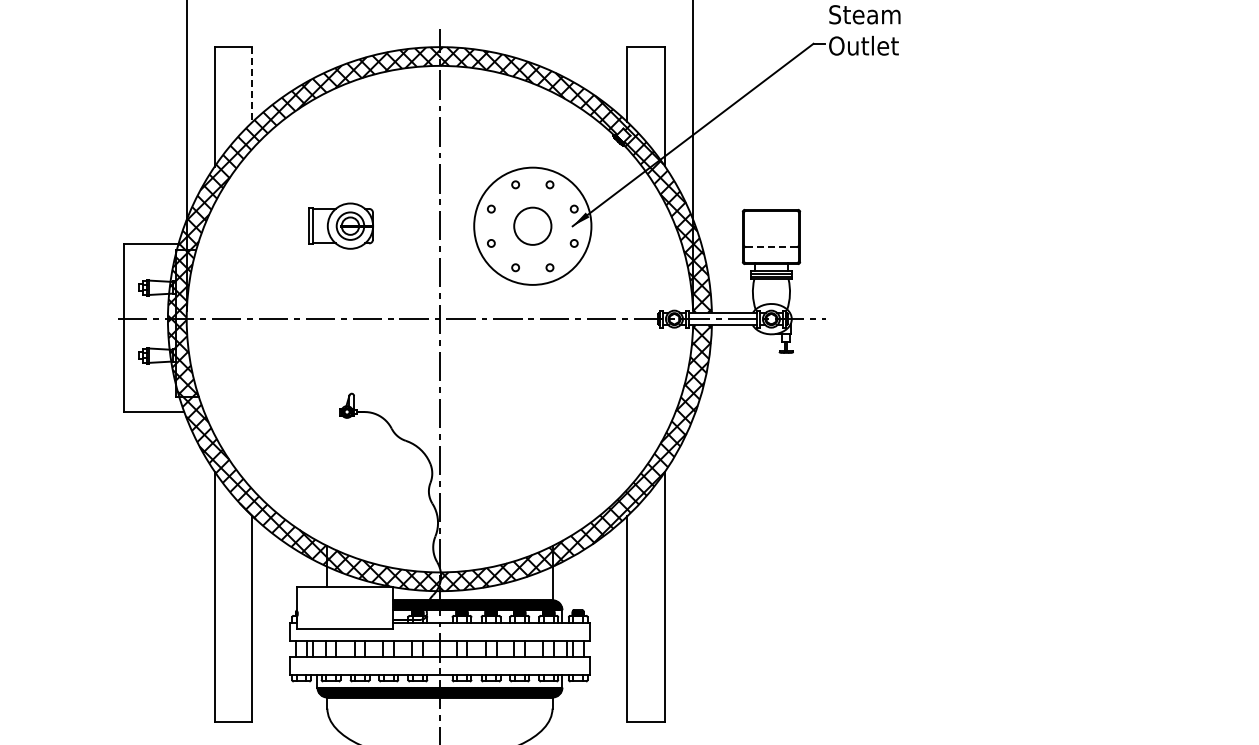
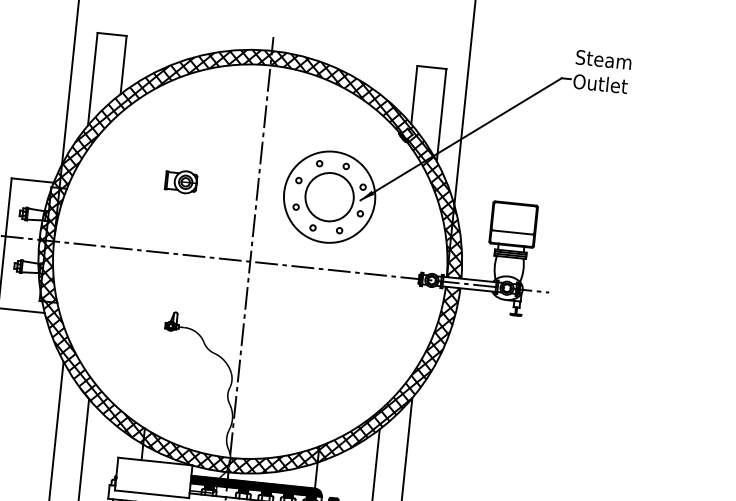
line: (252, 84) -> (123, 64), dashed -> solid
part: (341, 226) -> (181, 182), size x0.62
circle: (532, 226) -> (329, 197), size x1.67
line: (771, 247) -> (512, 232), dashed -> solid

